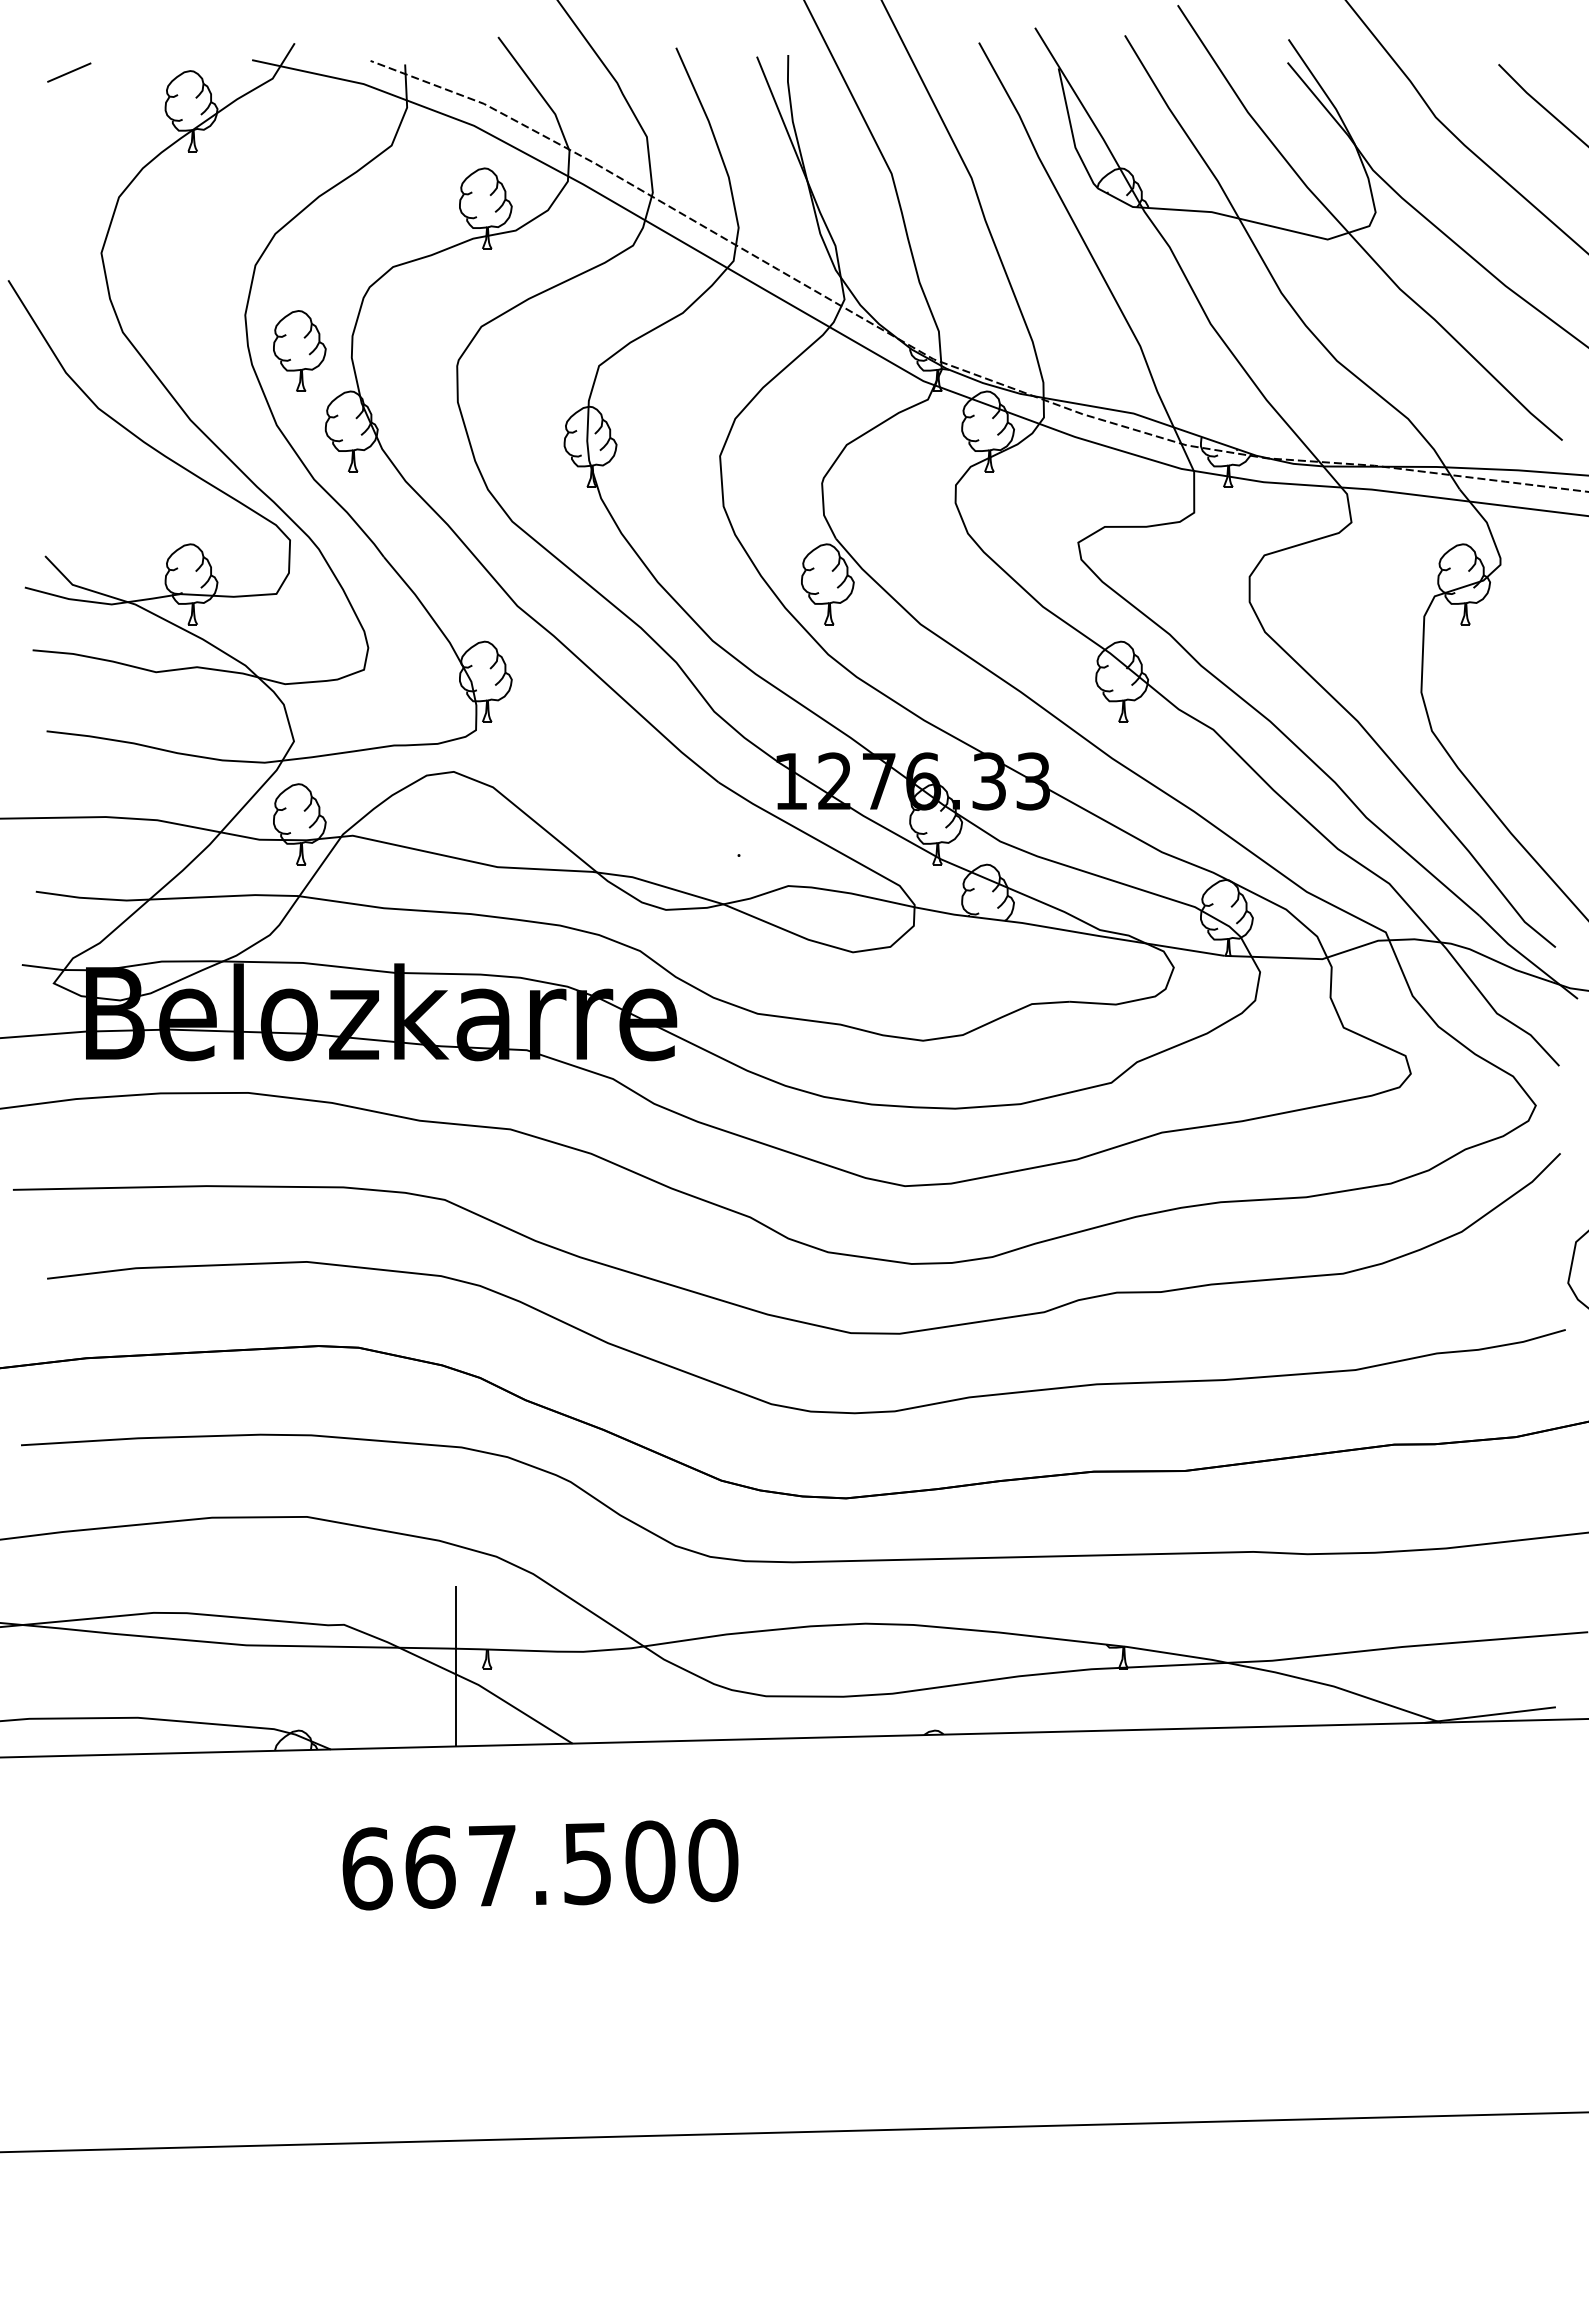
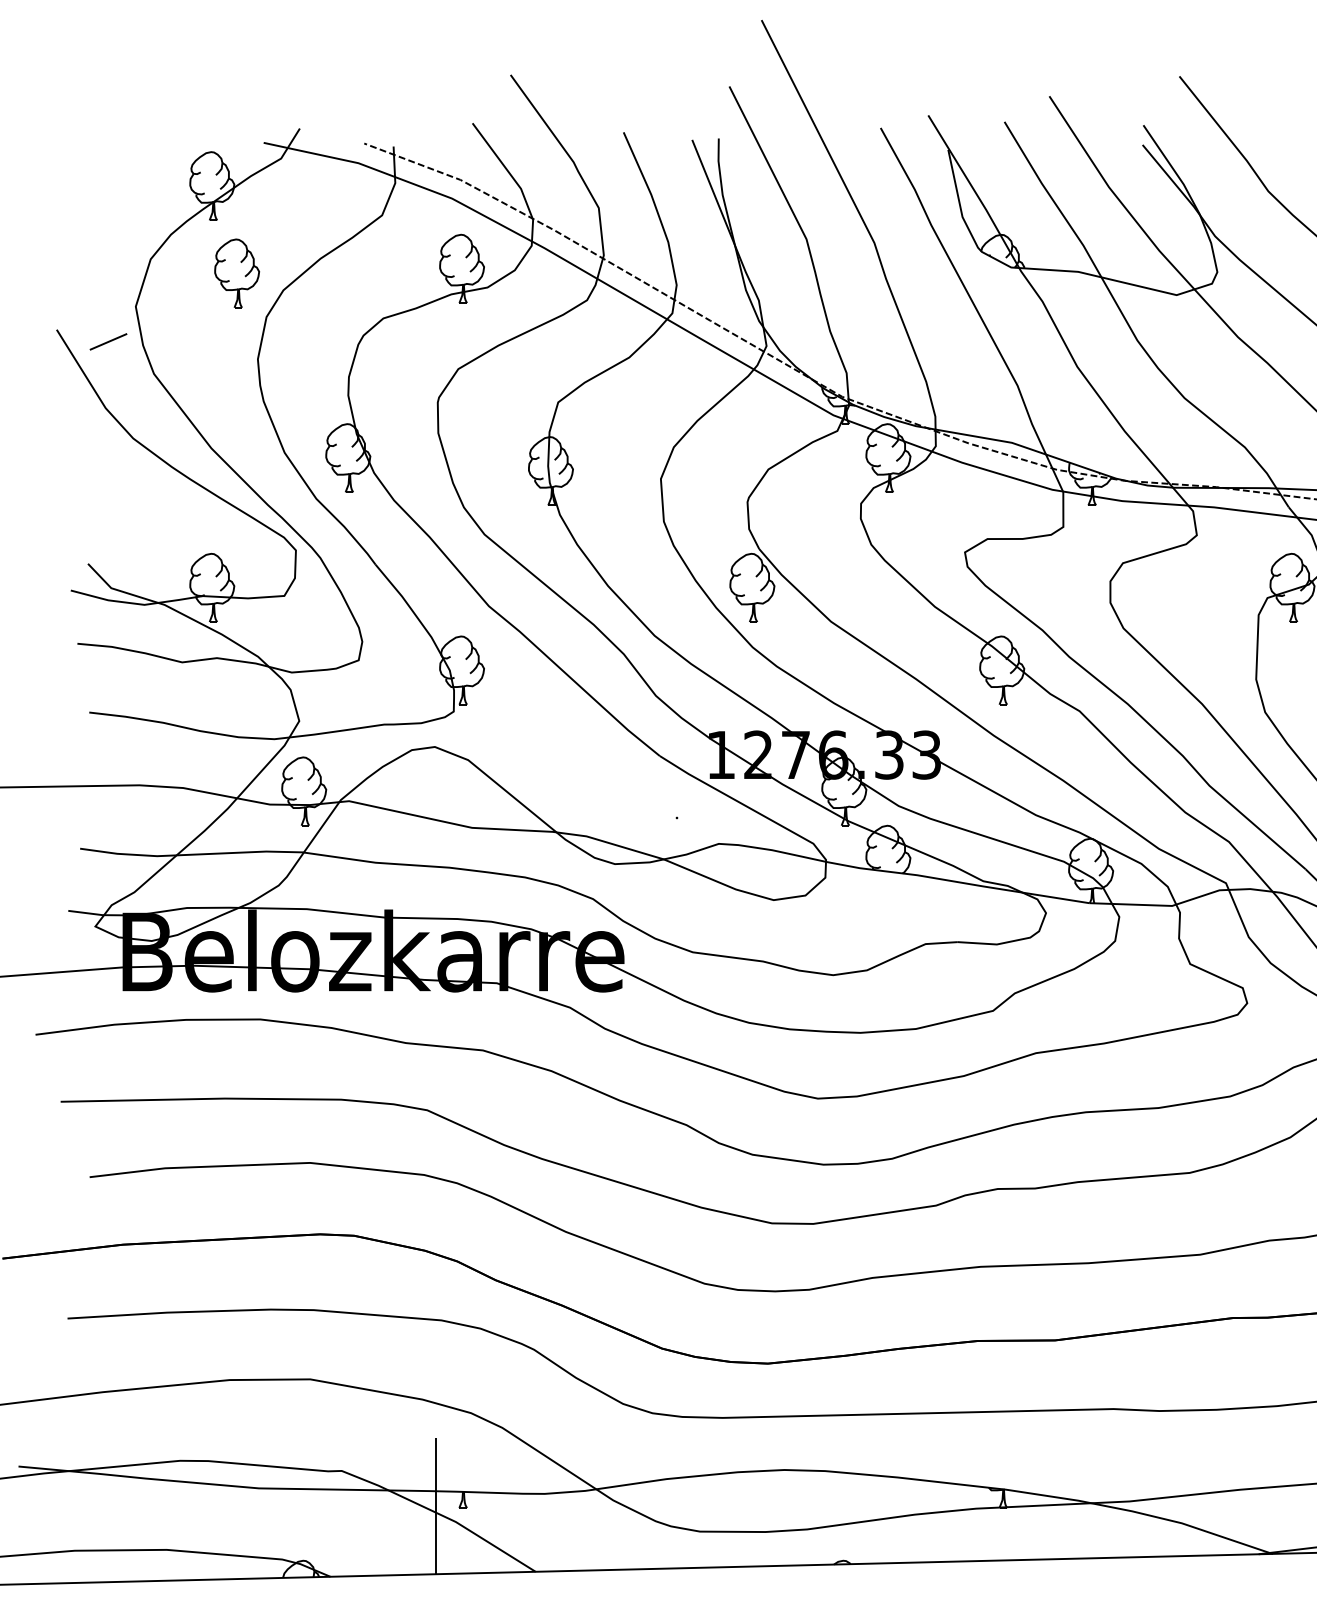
line: (69, 72) -> (108, 341), moved
part: (299, 350) -> (236, 273), moved

